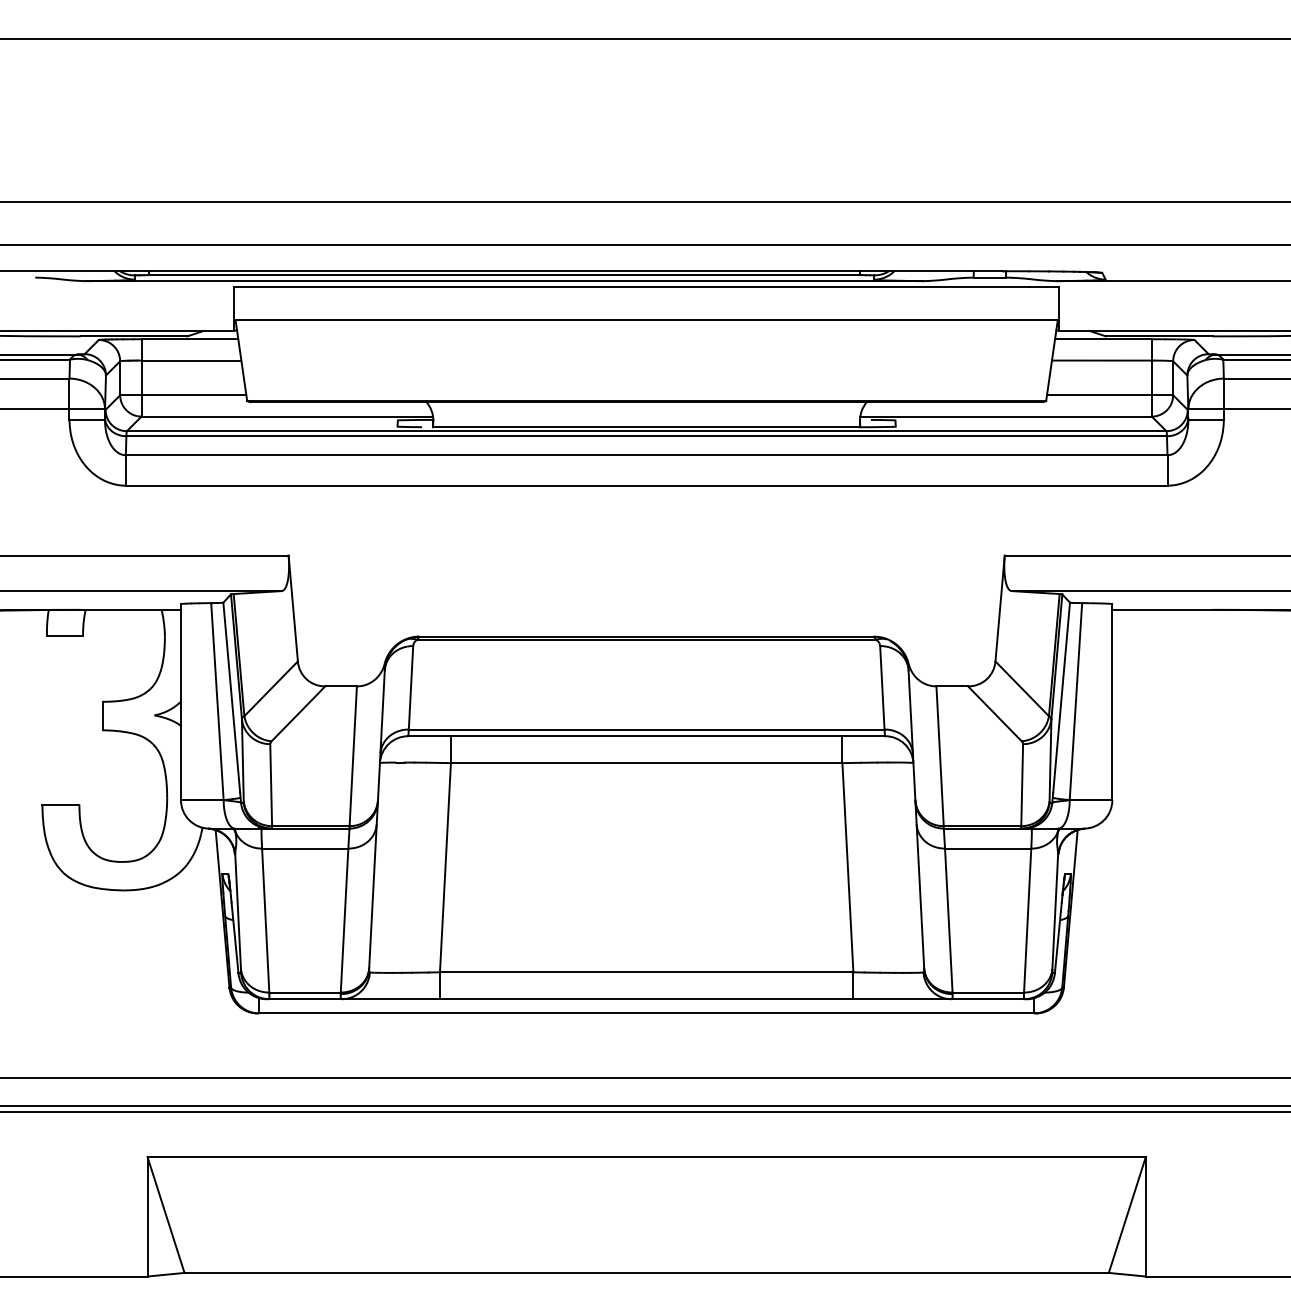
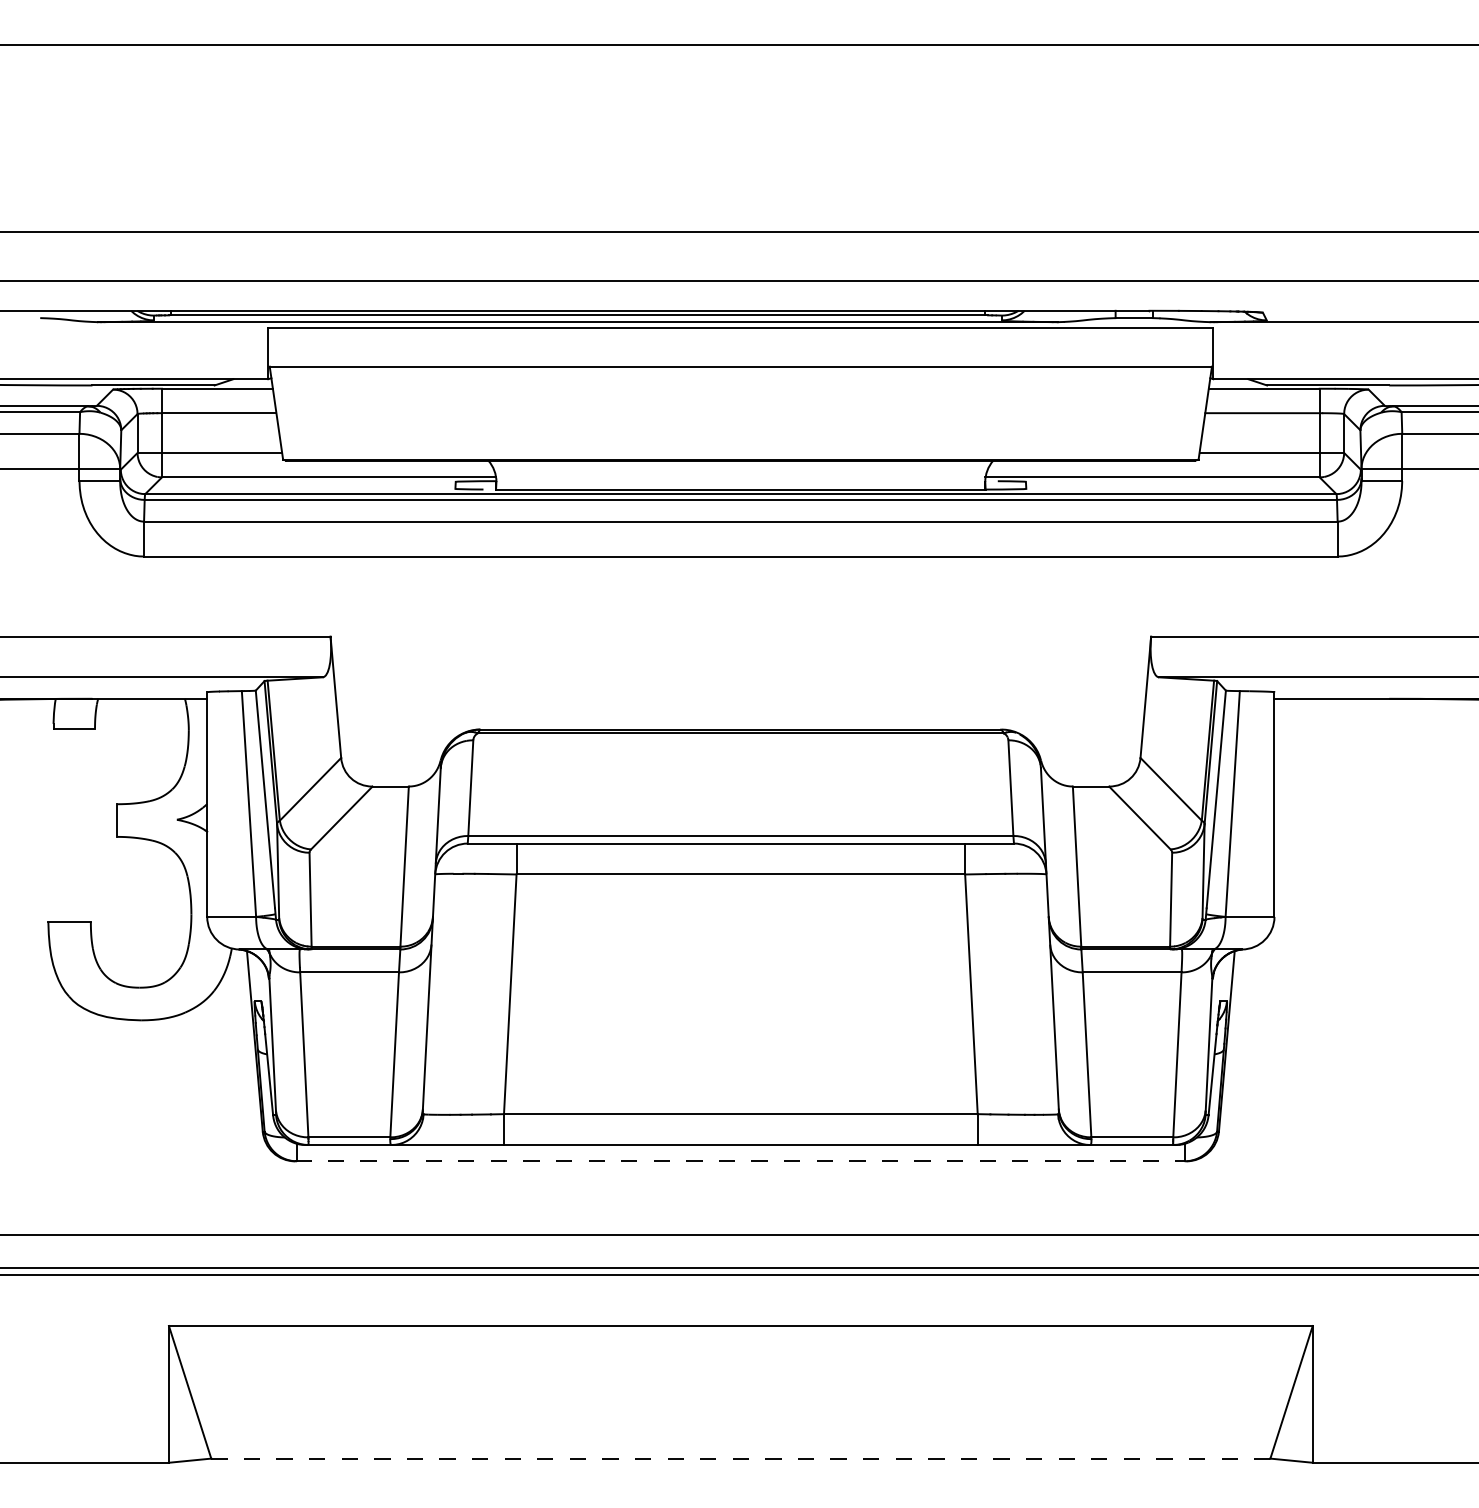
line: (646, 1013) -> (740, 1161), solid -> dashed
line: (646, 1272) -> (740, 1458), solid -> dashed

